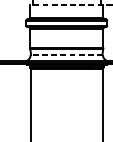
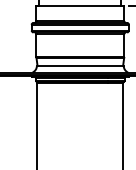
line: (66, 4) -> (80, 5), dashed -> solid
line: (66, 54) -> (79, 65), dashed -> solid

